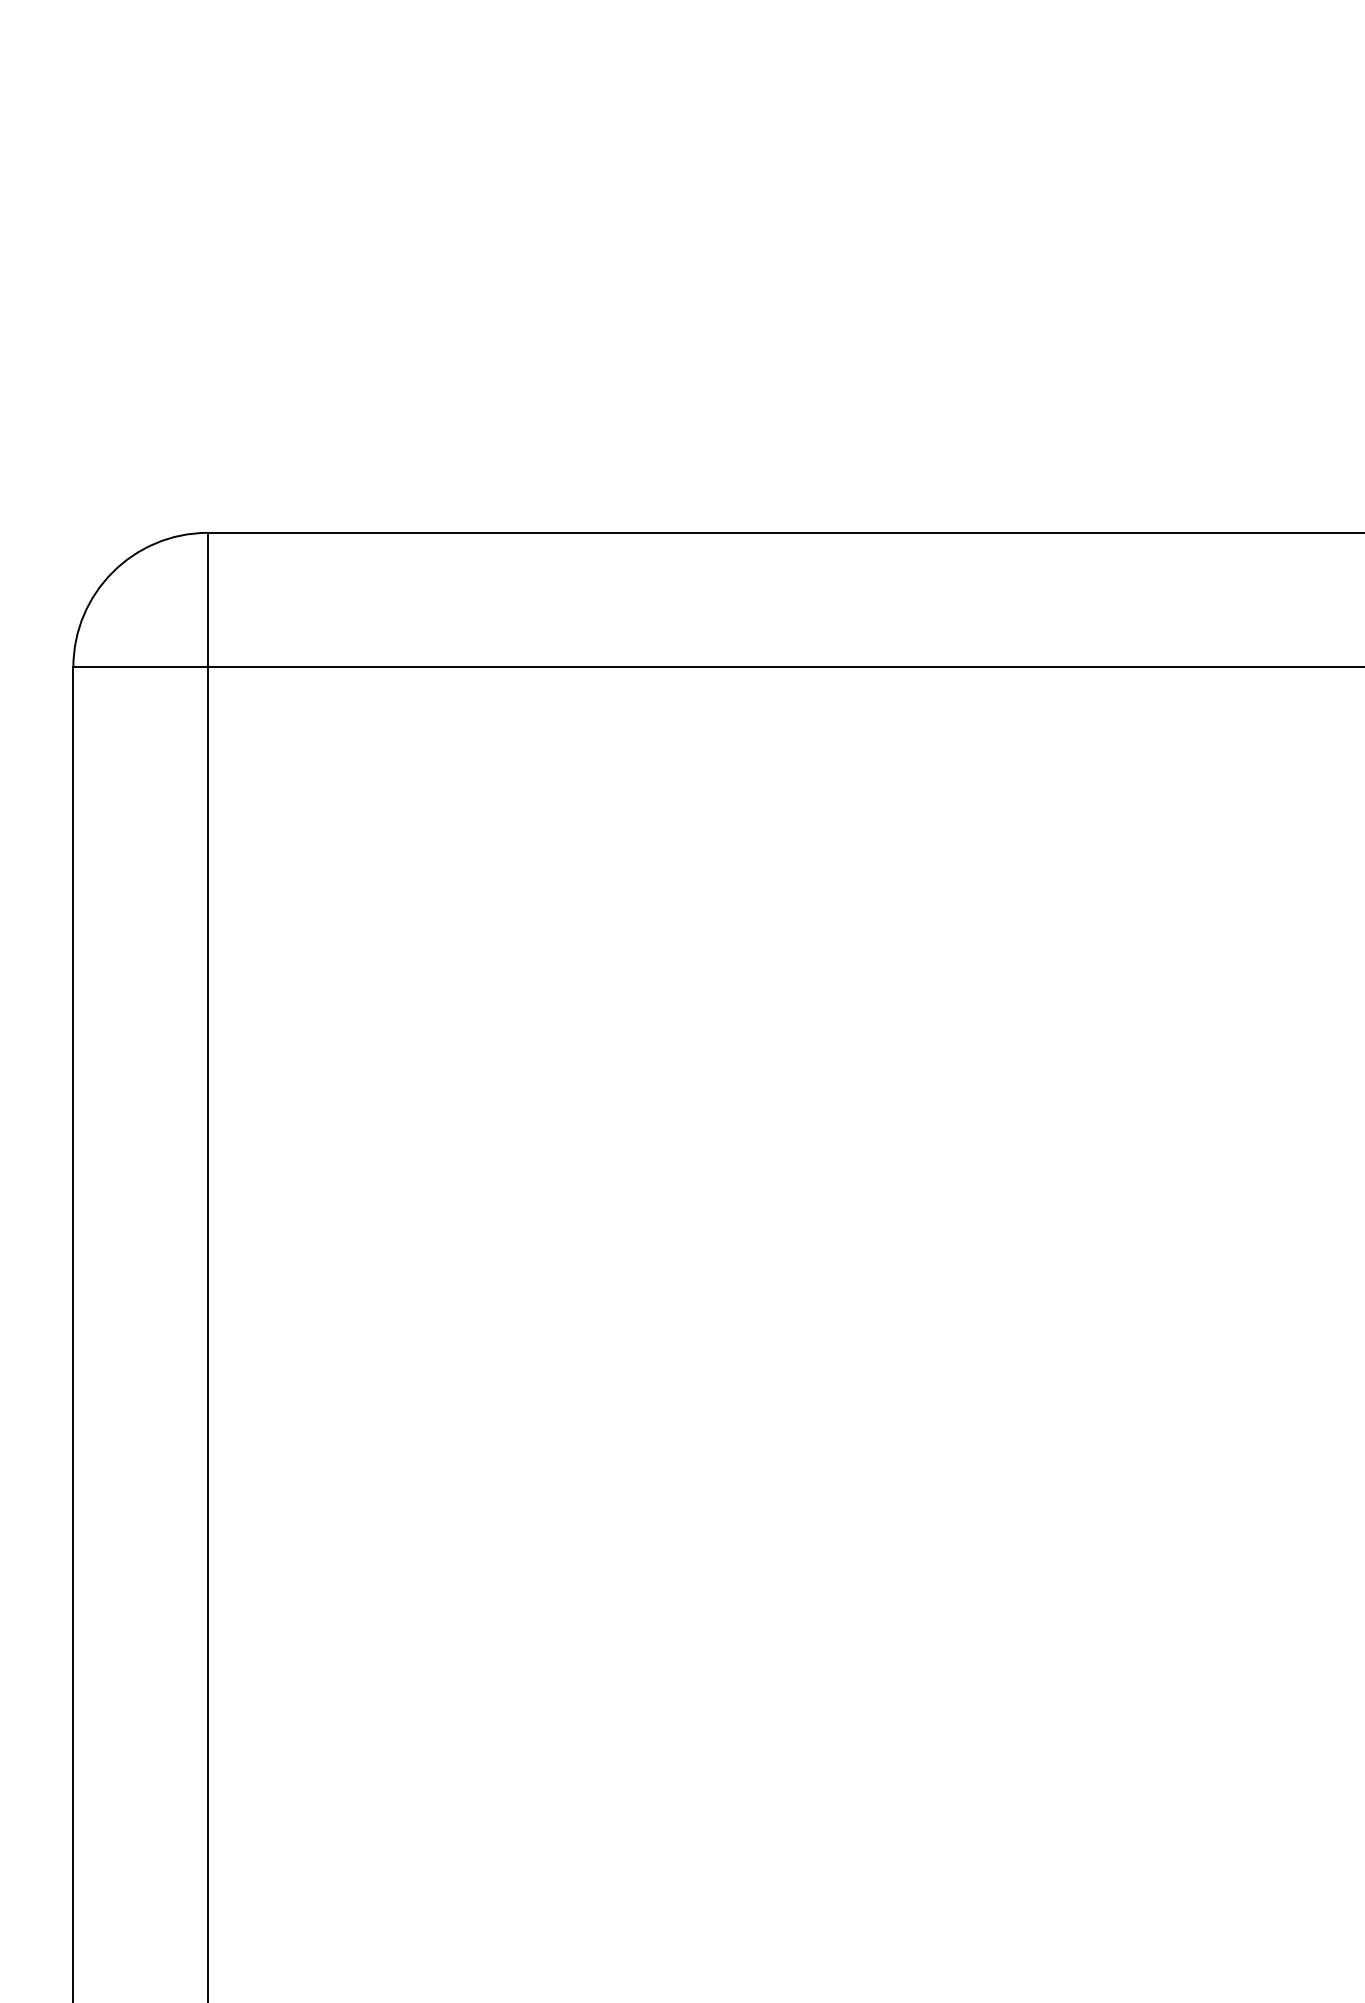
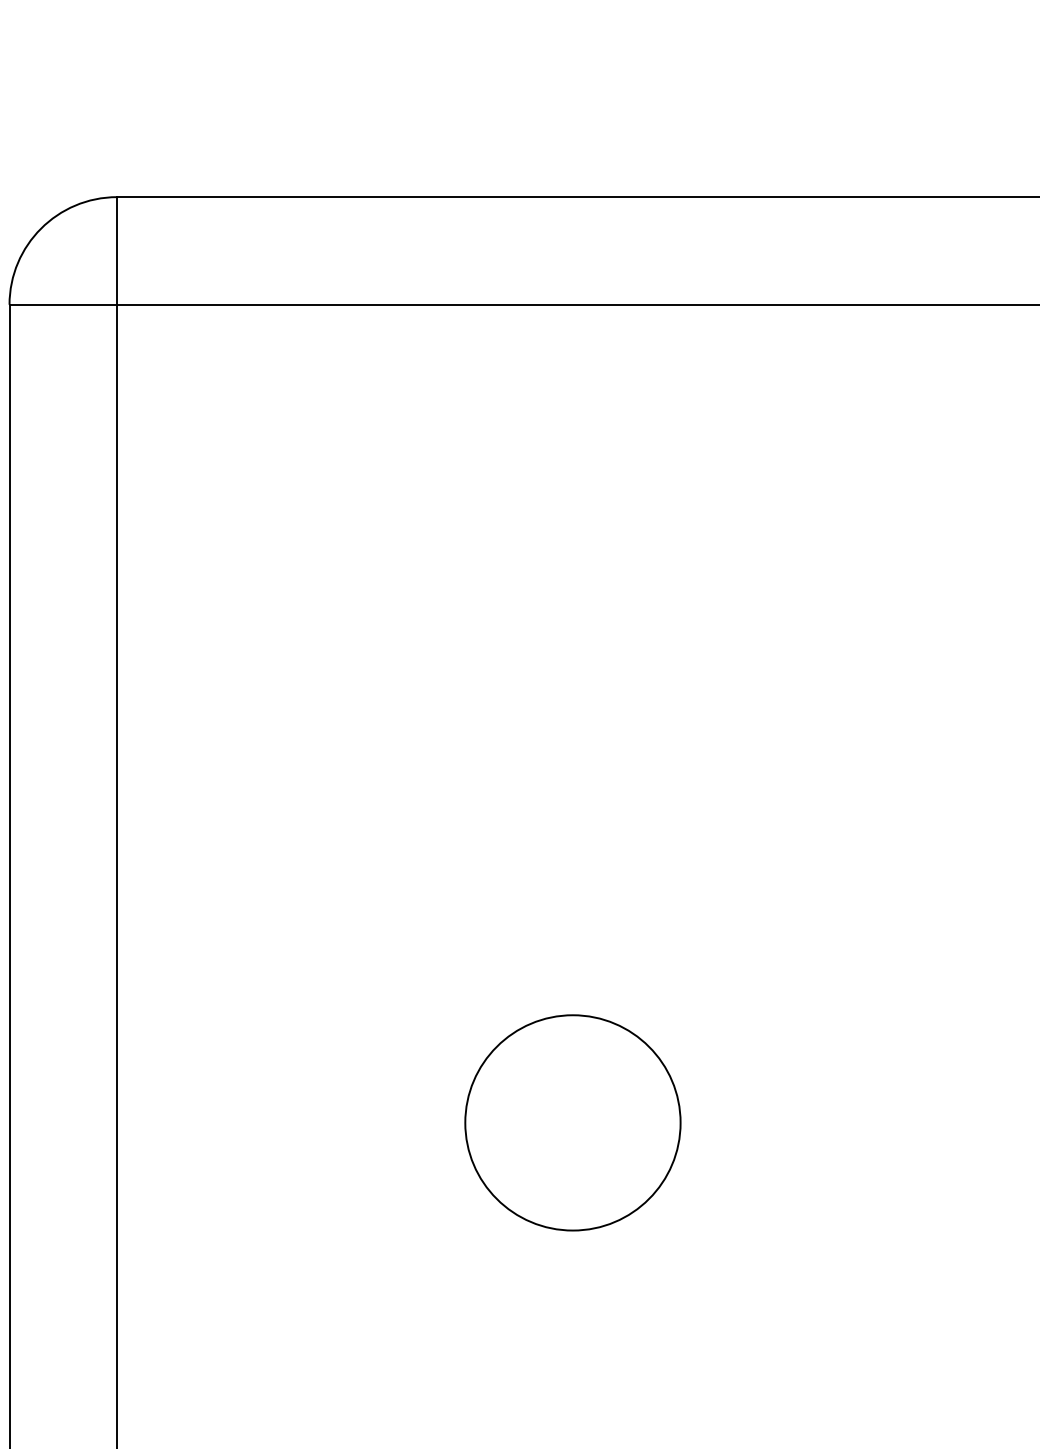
circle: (776, 1689) -> (572, 1122), added

